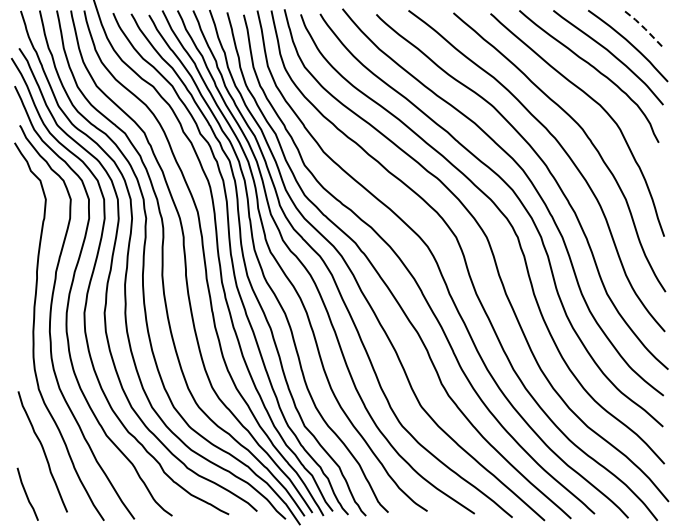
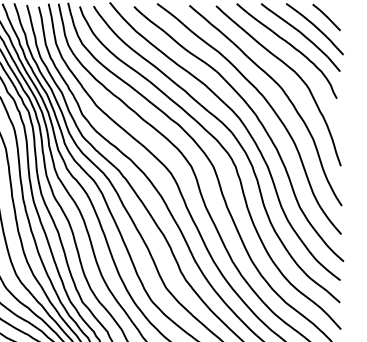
line: (645, 29) -> (327, 17), dashed -> solid

